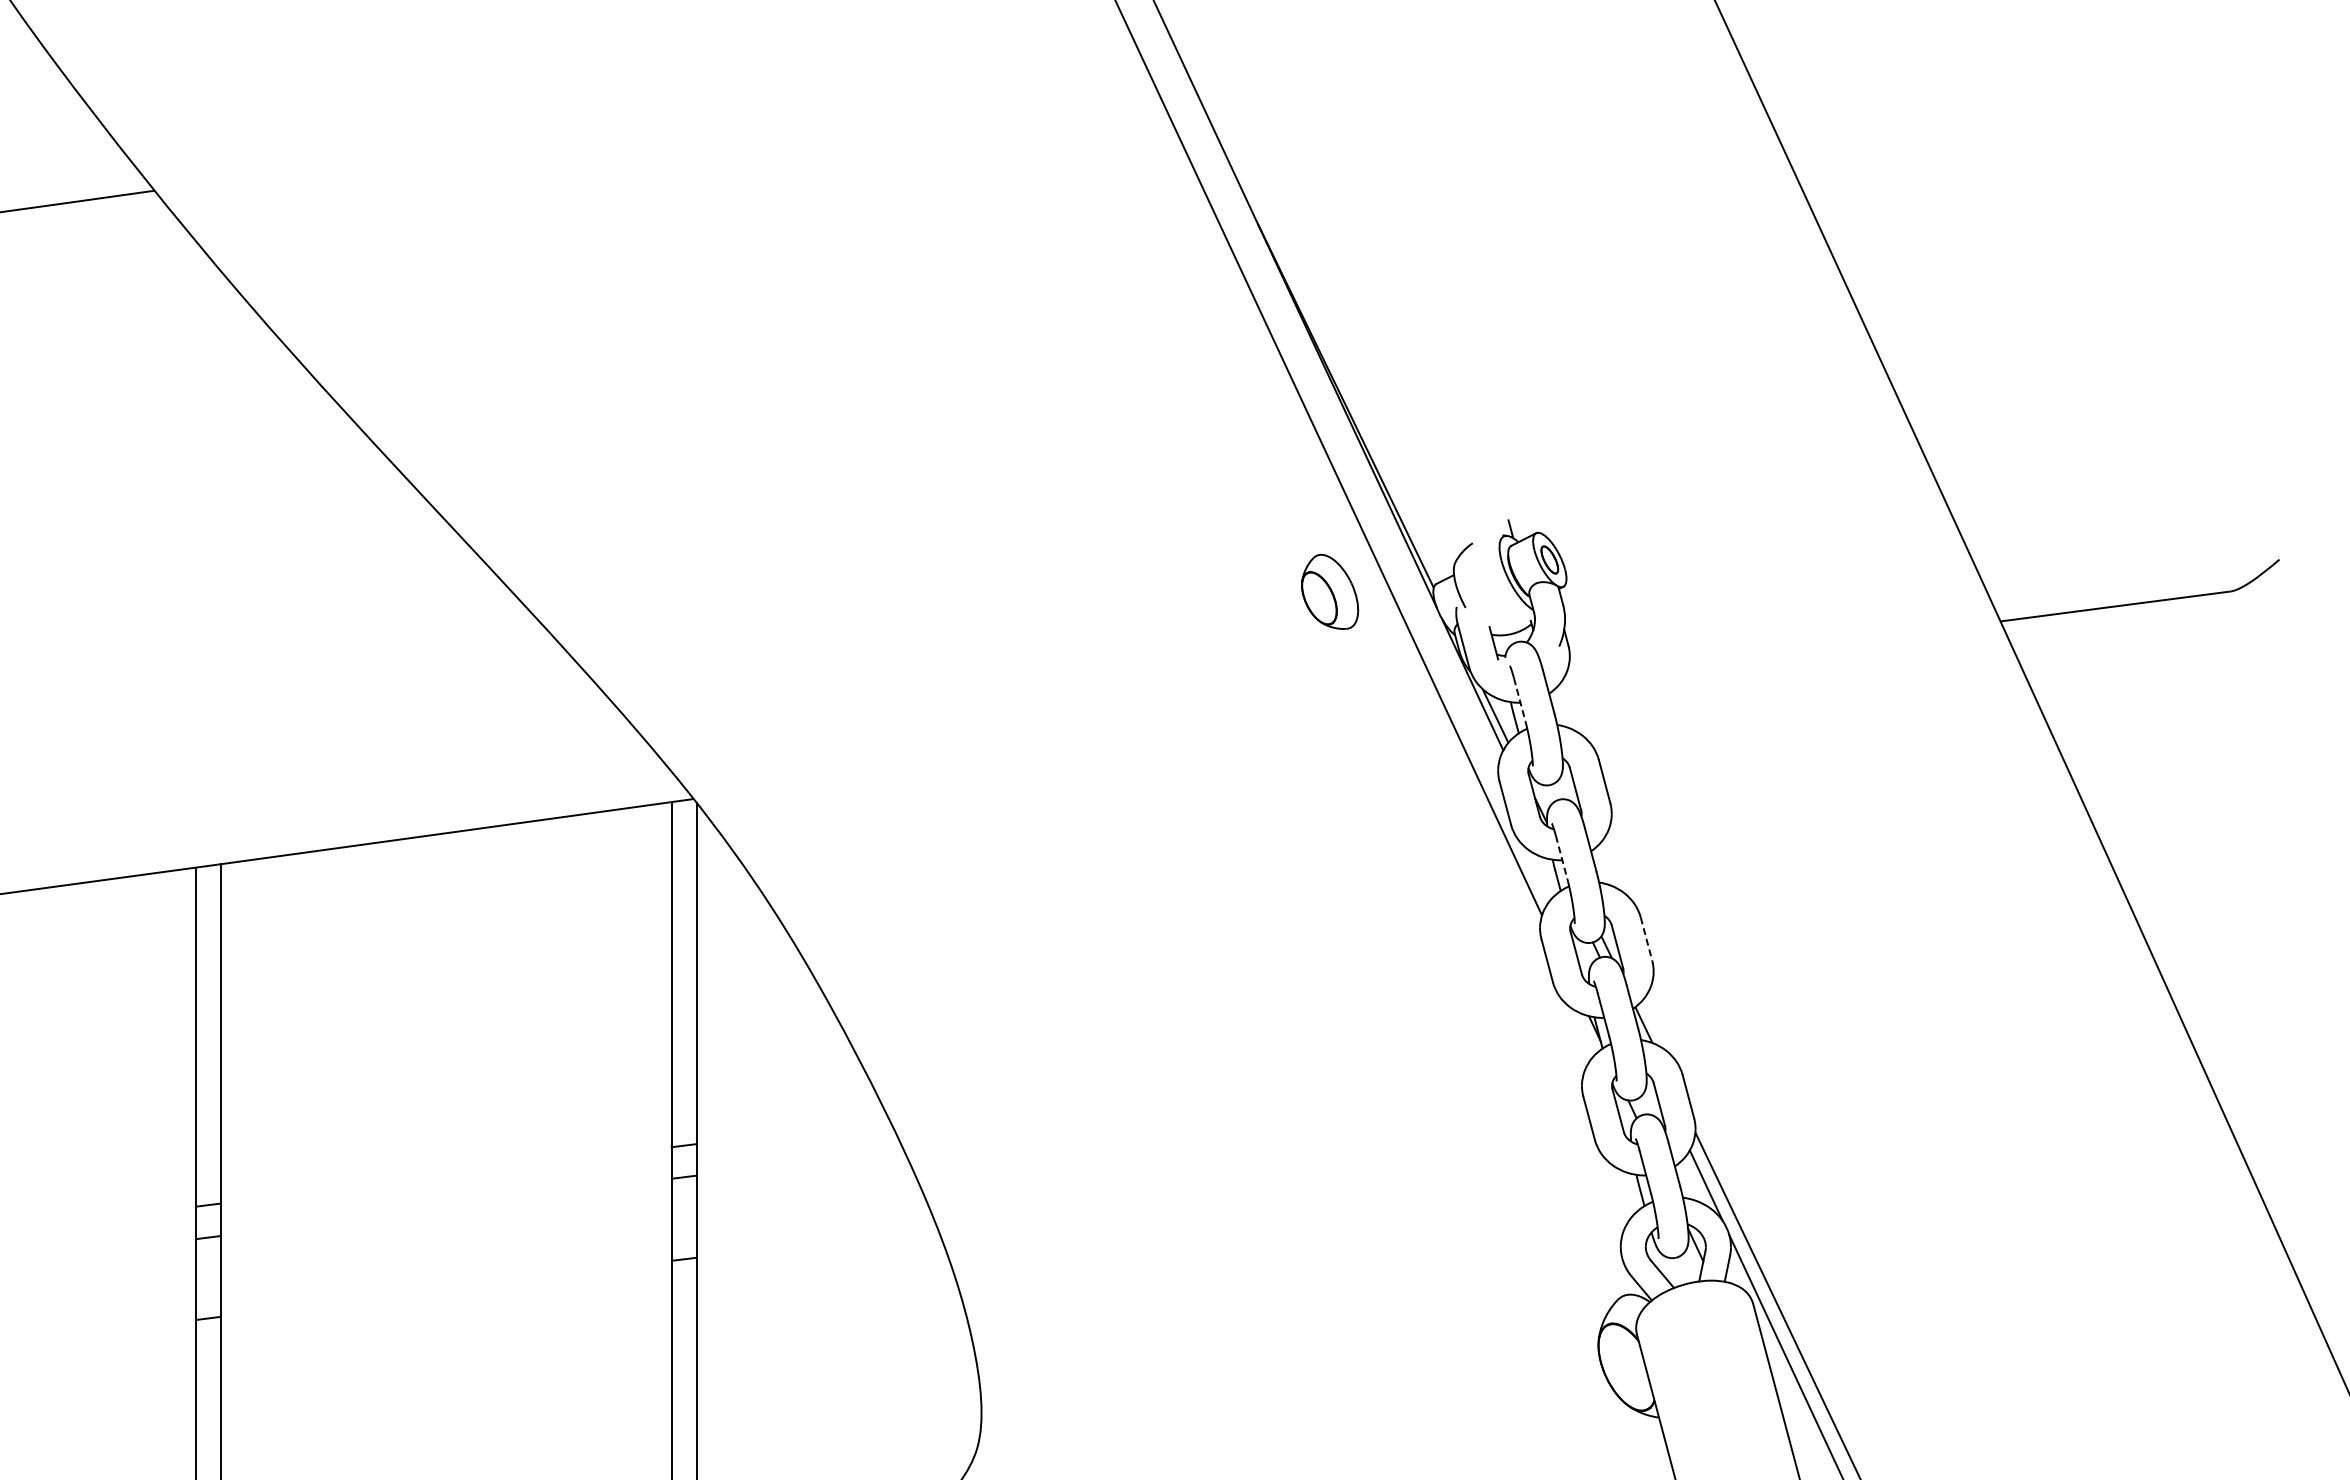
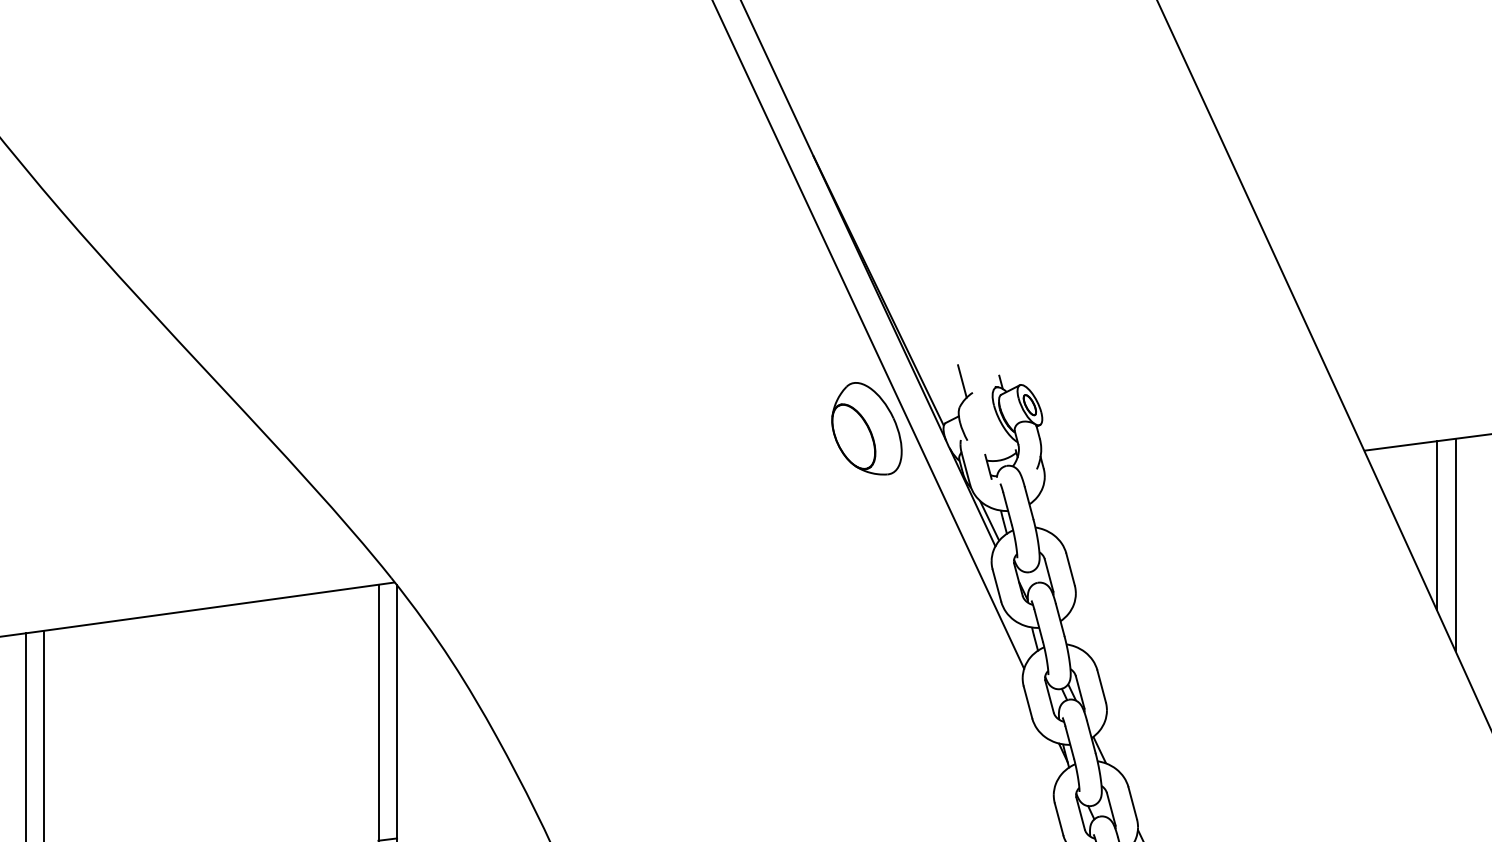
line: (1458, 527) -> (962, 381), added
part: (1329, 591) -> (866, 428), size x1.67
line: (1519, 700) -> (1007, 509), dashed -> solid
line: (2098, 722) -> (1436, 525), added
line: (2123, 748) -> (1455, 544), added
line: (1561, 857) -> (1038, 625), dashed -> solid
line: (1646, 939) -> (1101, 686), dashed -> solid

